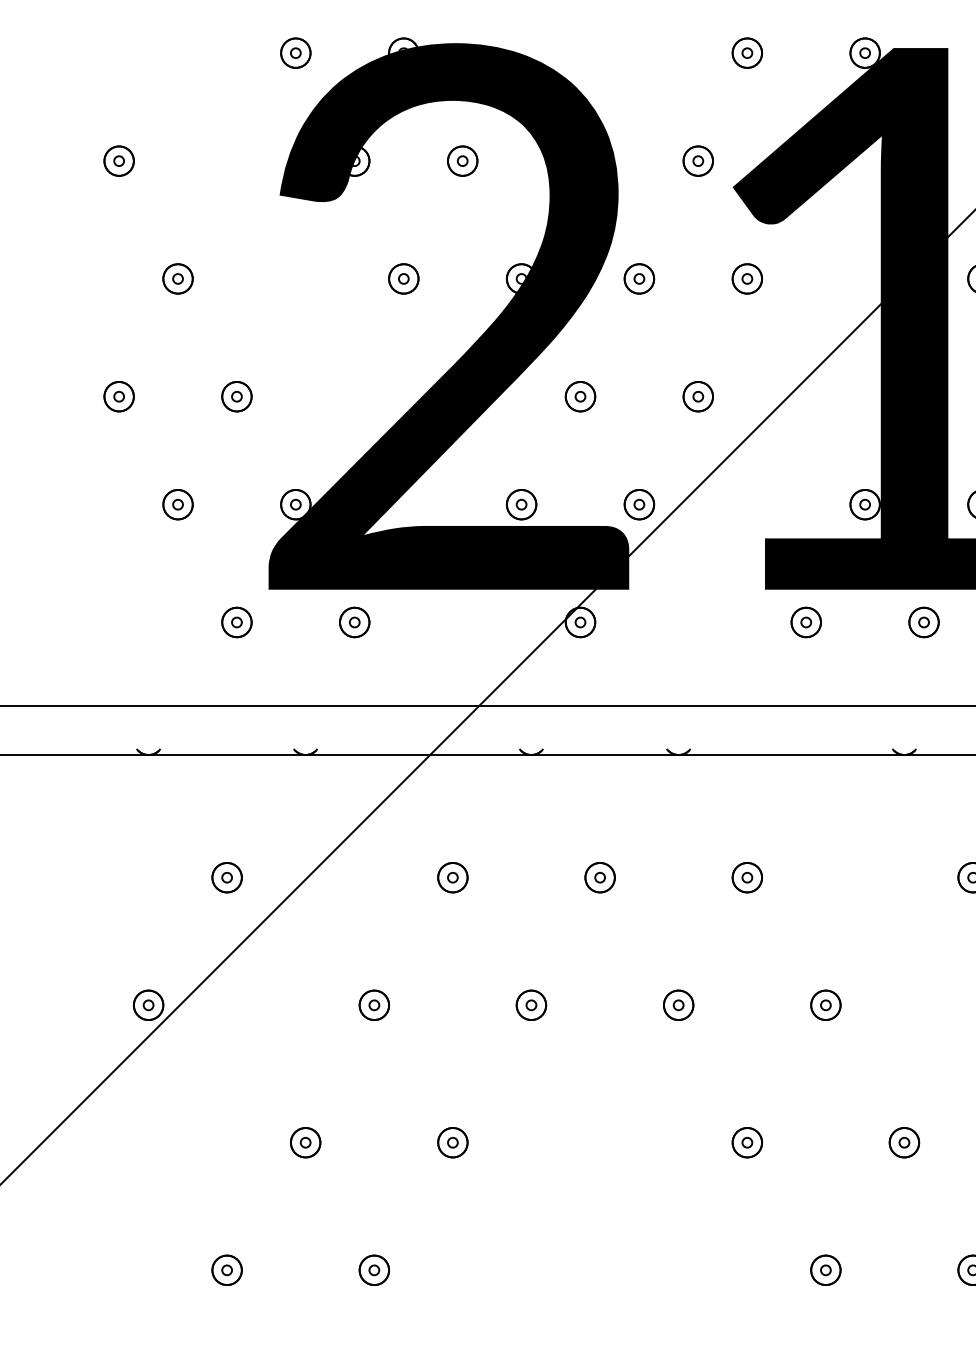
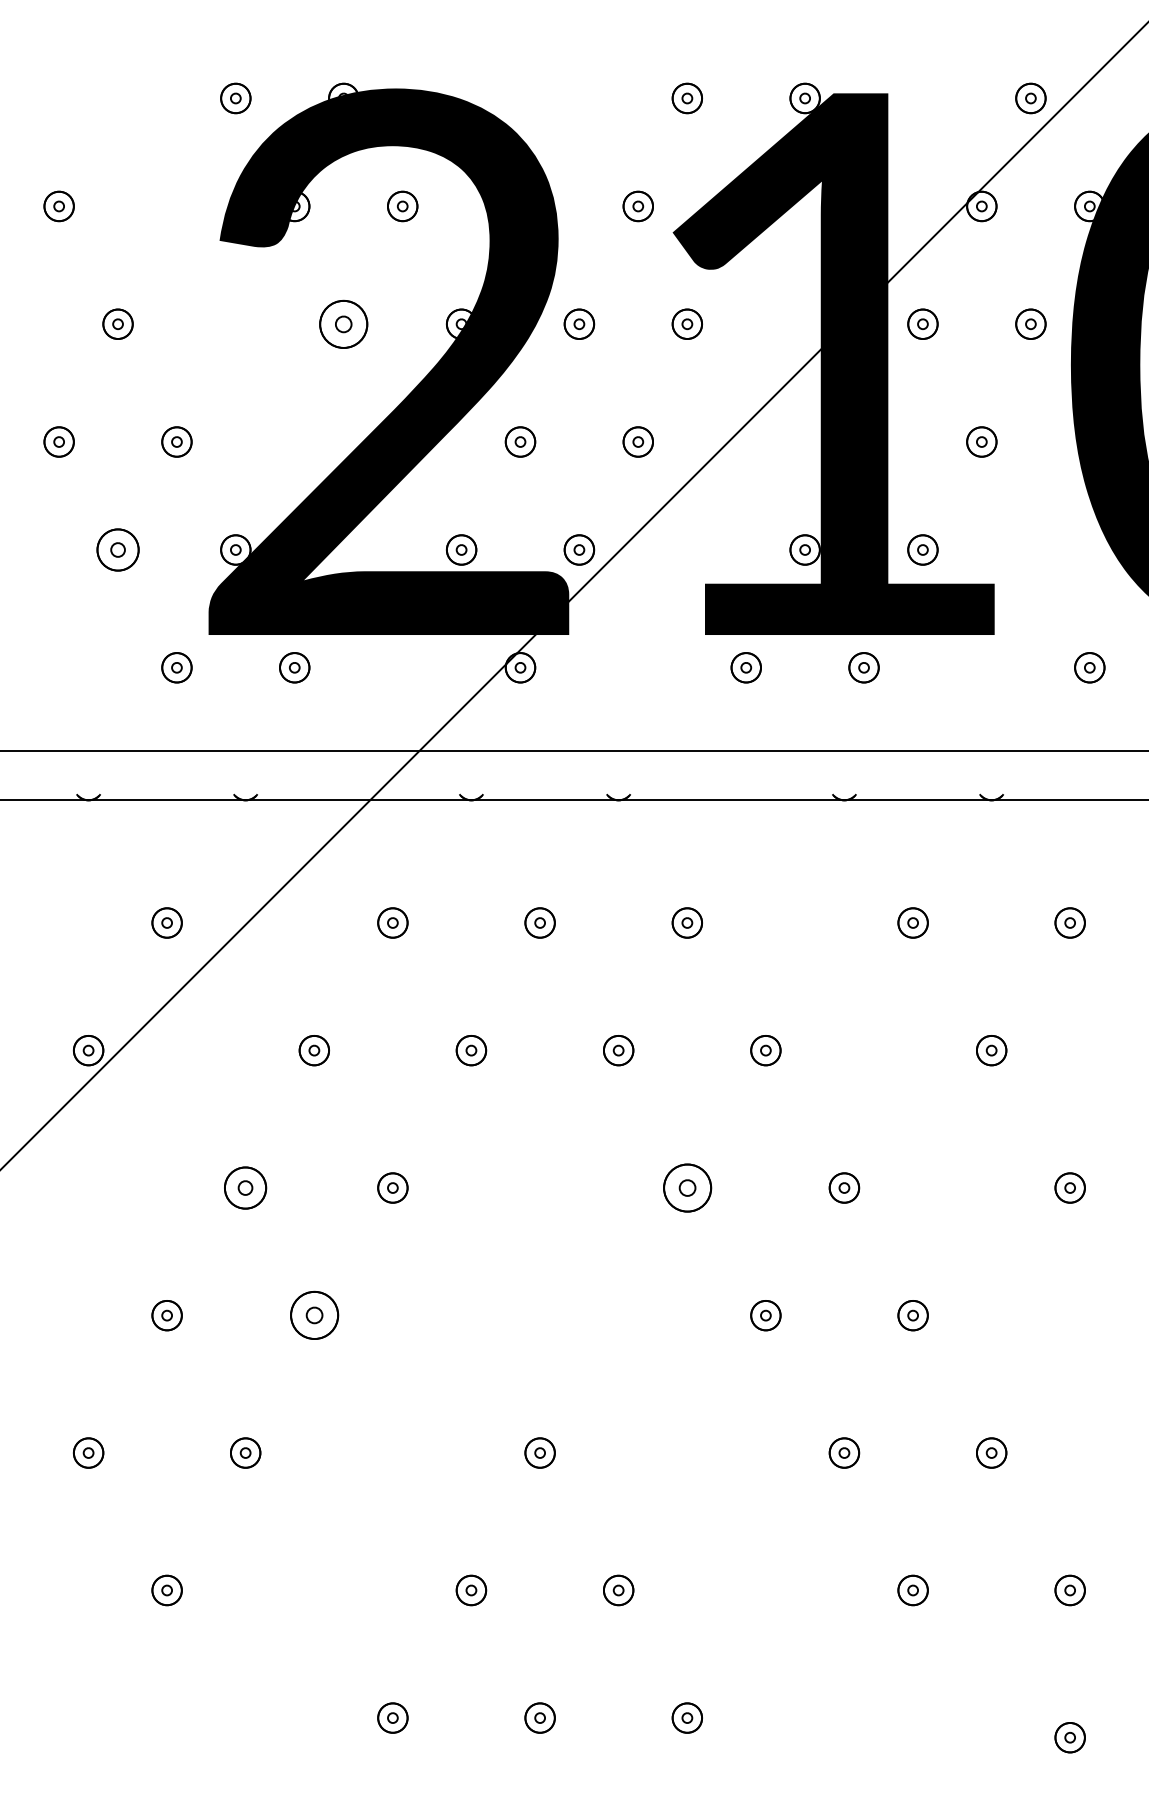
part: (403, 278) -> (343, 323), size x1.6
part: (177, 504) -> (117, 549), size x1.4
part: (305, 1142) -> (245, 1187), size x1.4
part: (746, 1142) -> (686, 1187), size x1.6
part: (373, 1270) -> (313, 1315), size x1.6

